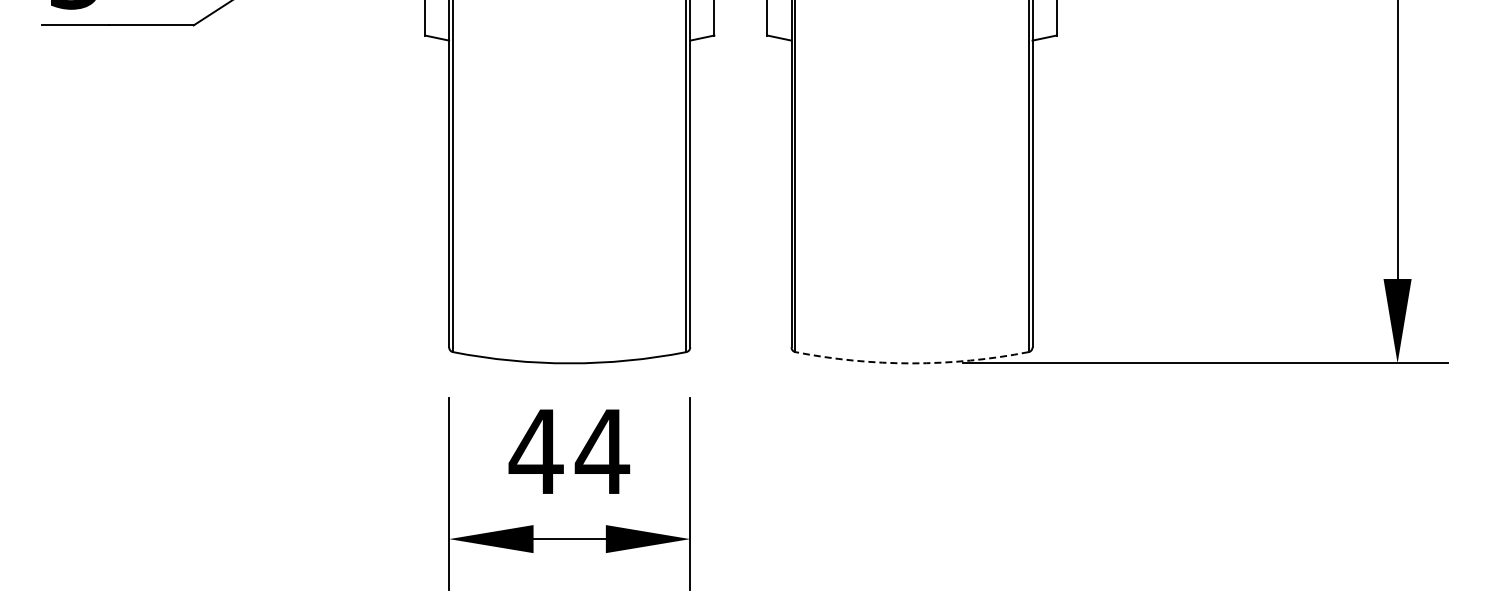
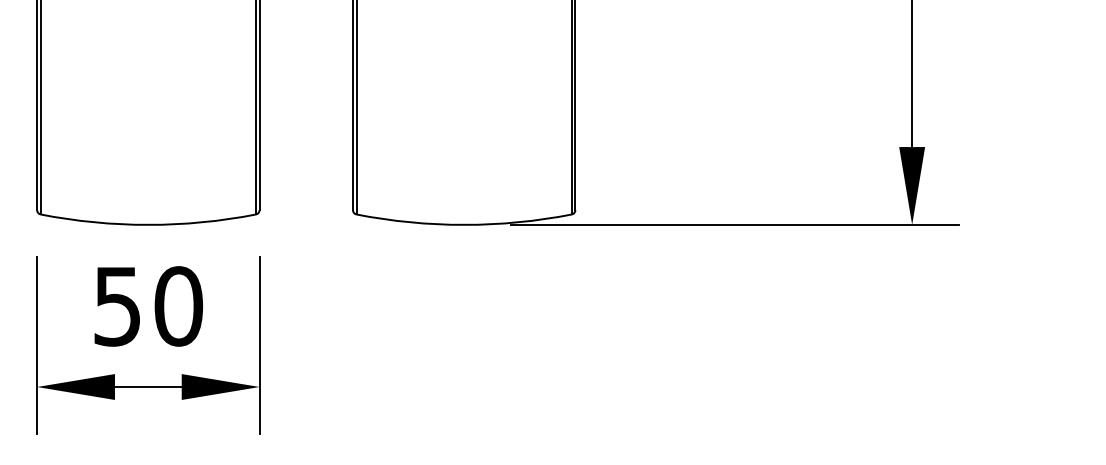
arc: (912, 363) -> (464, 224), dashed -> solid
text: (569, 451) -> (148, 306), 44 -> 50

